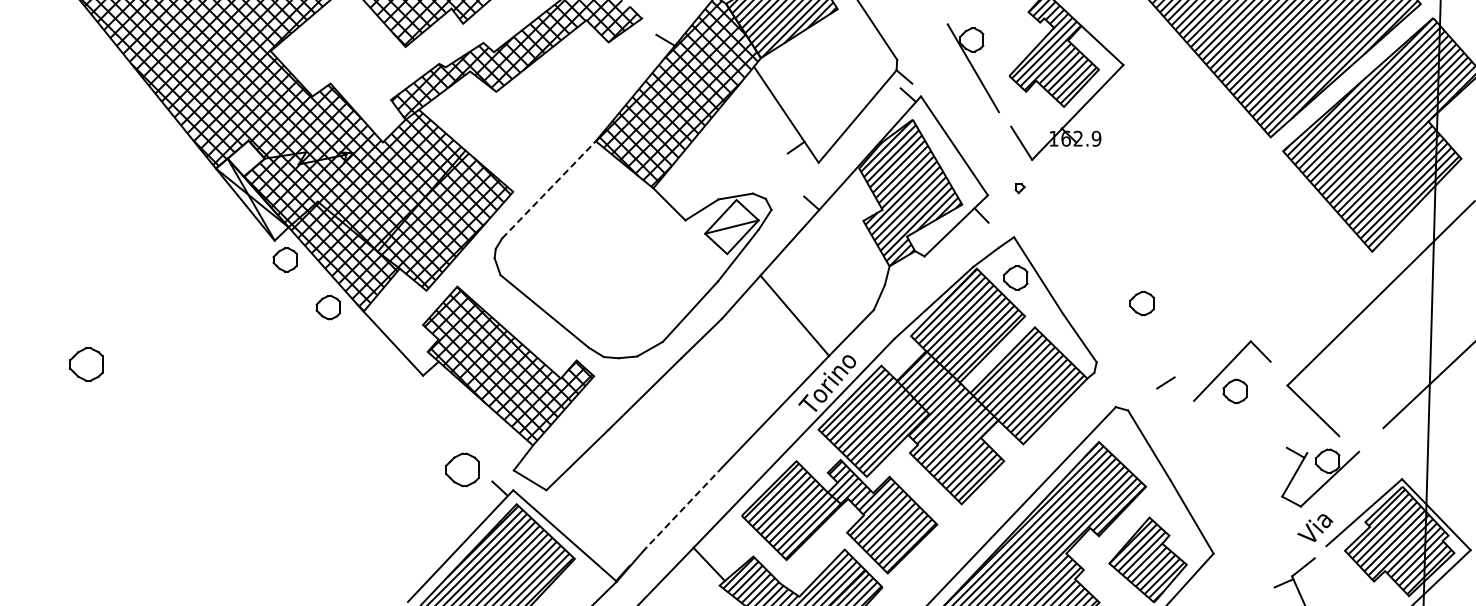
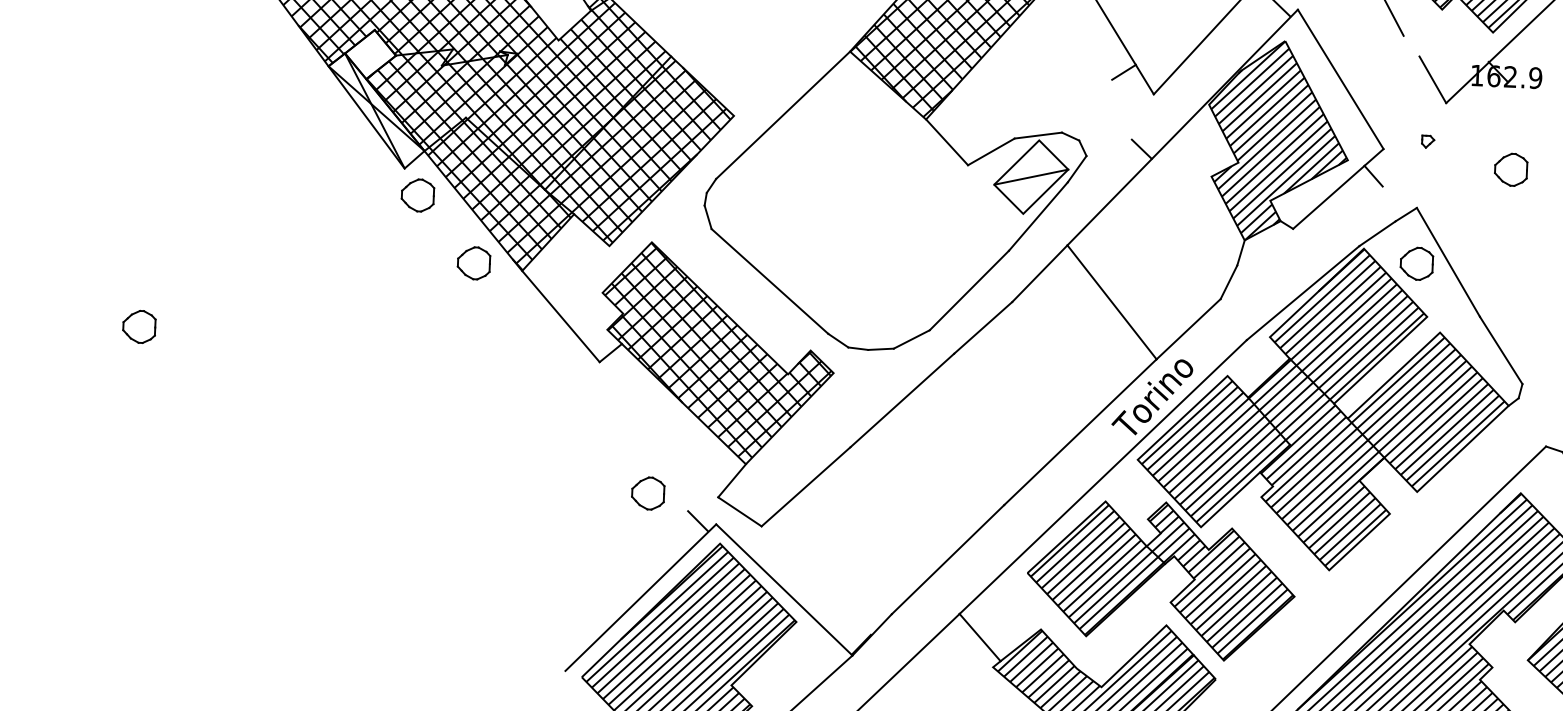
line: (549, 189) -> (783, 114), dashed -> solid
part: (1081, 206) -> (1510, 169), added
part: (85, 364) -> (138, 326), size x0.71
part: (462, 469) -> (647, 492), size x0.71
line: (683, 508) -> (948, 559), dashed -> solid

